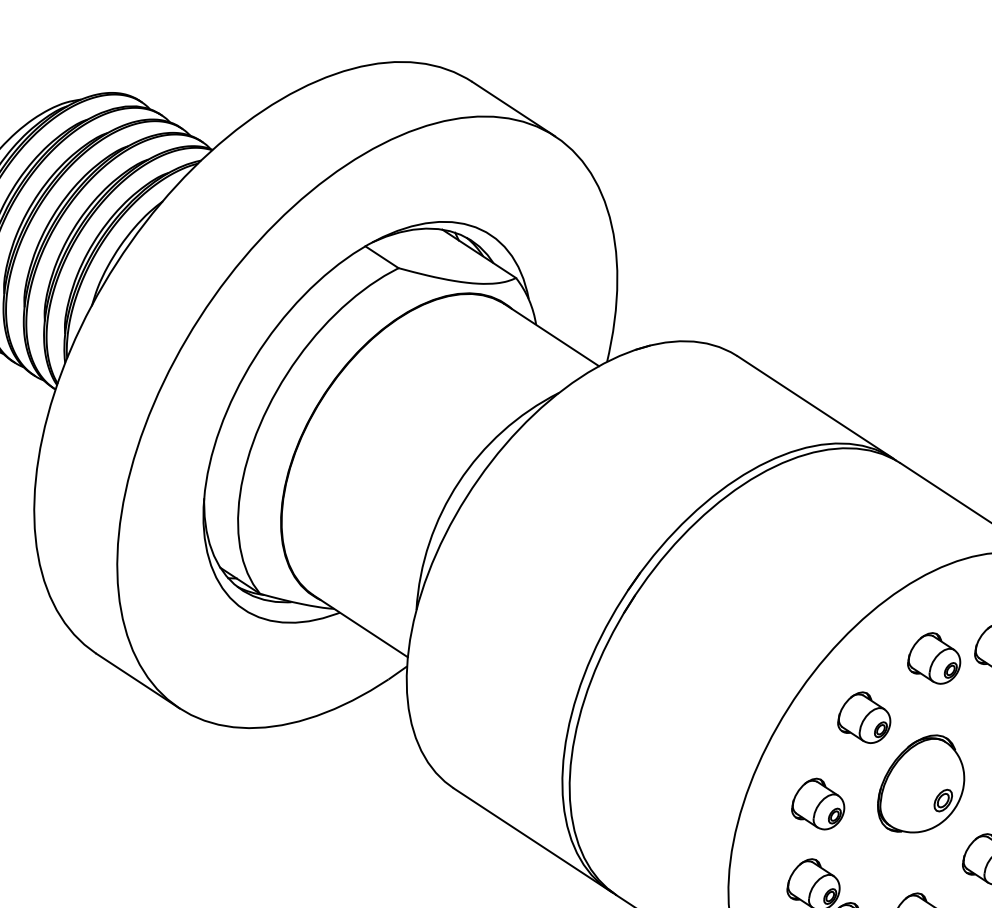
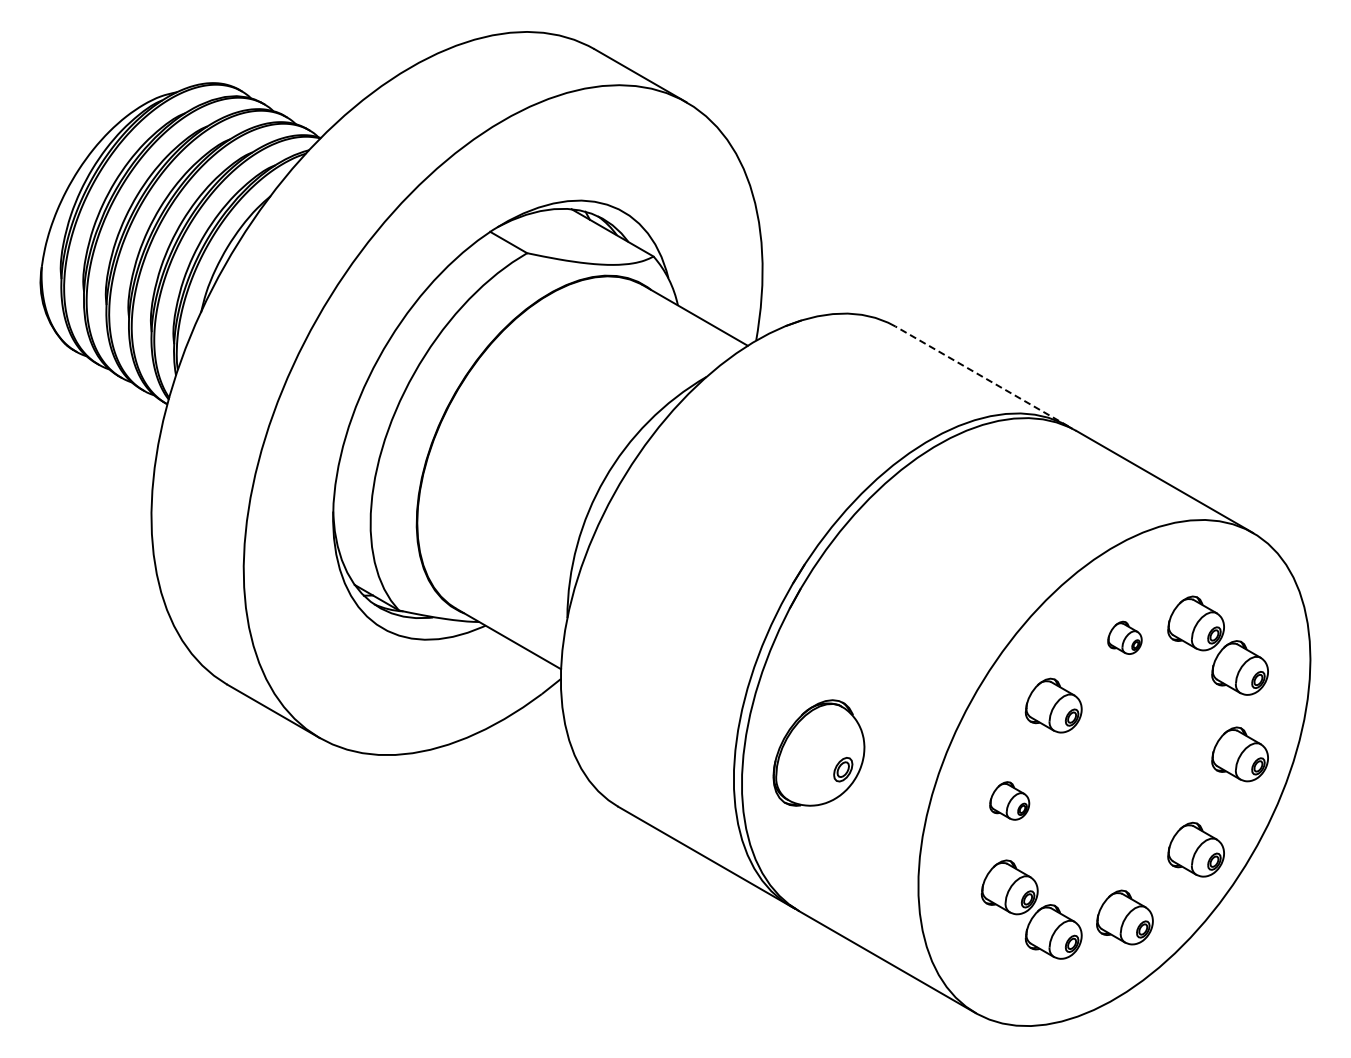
line: (815, 407) -> (982, 376), solid -> dashed
part: (934, 657) -> (1124, 637), size x0.6
part: (921, 783) -> (818, 752), moved
part: (818, 803) -> (1009, 800), size x0.7

